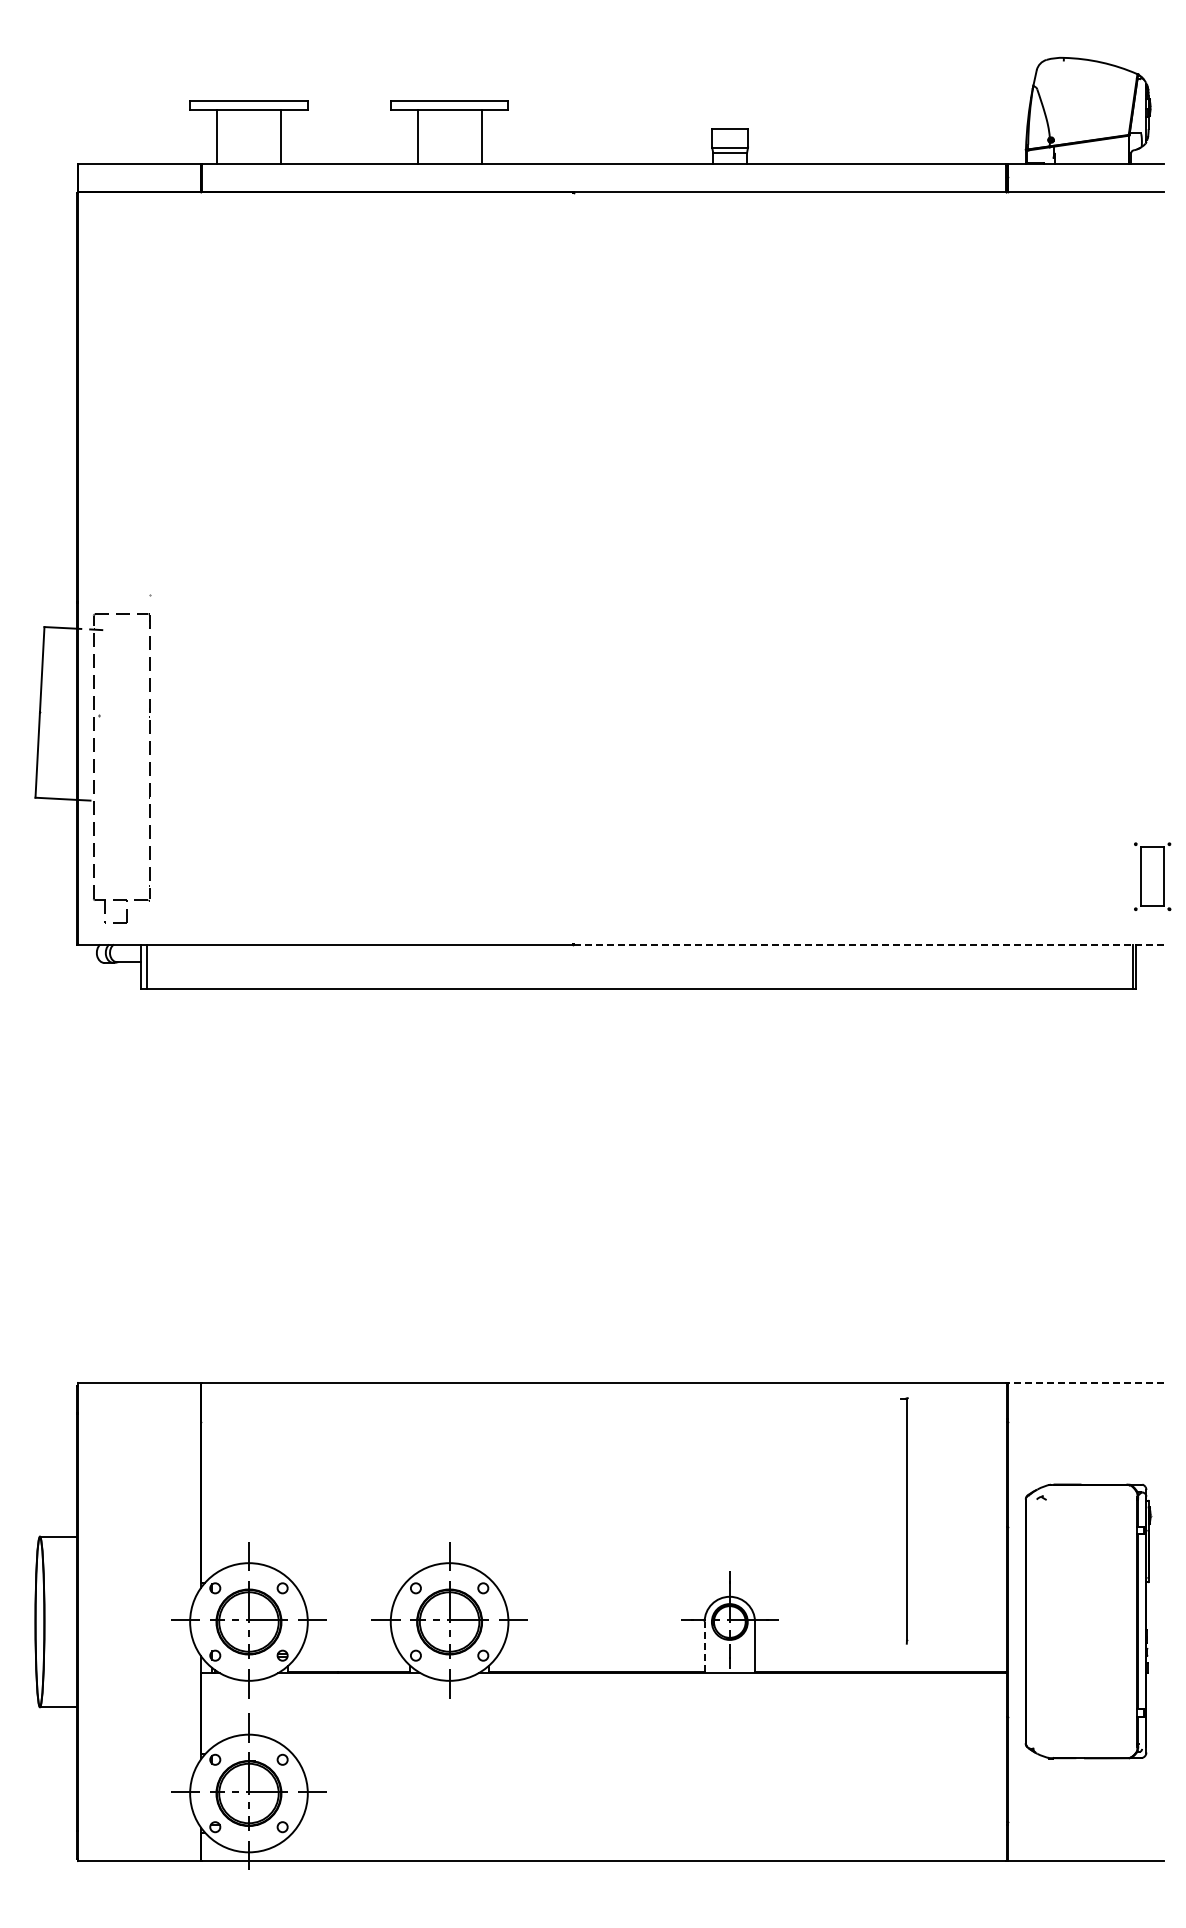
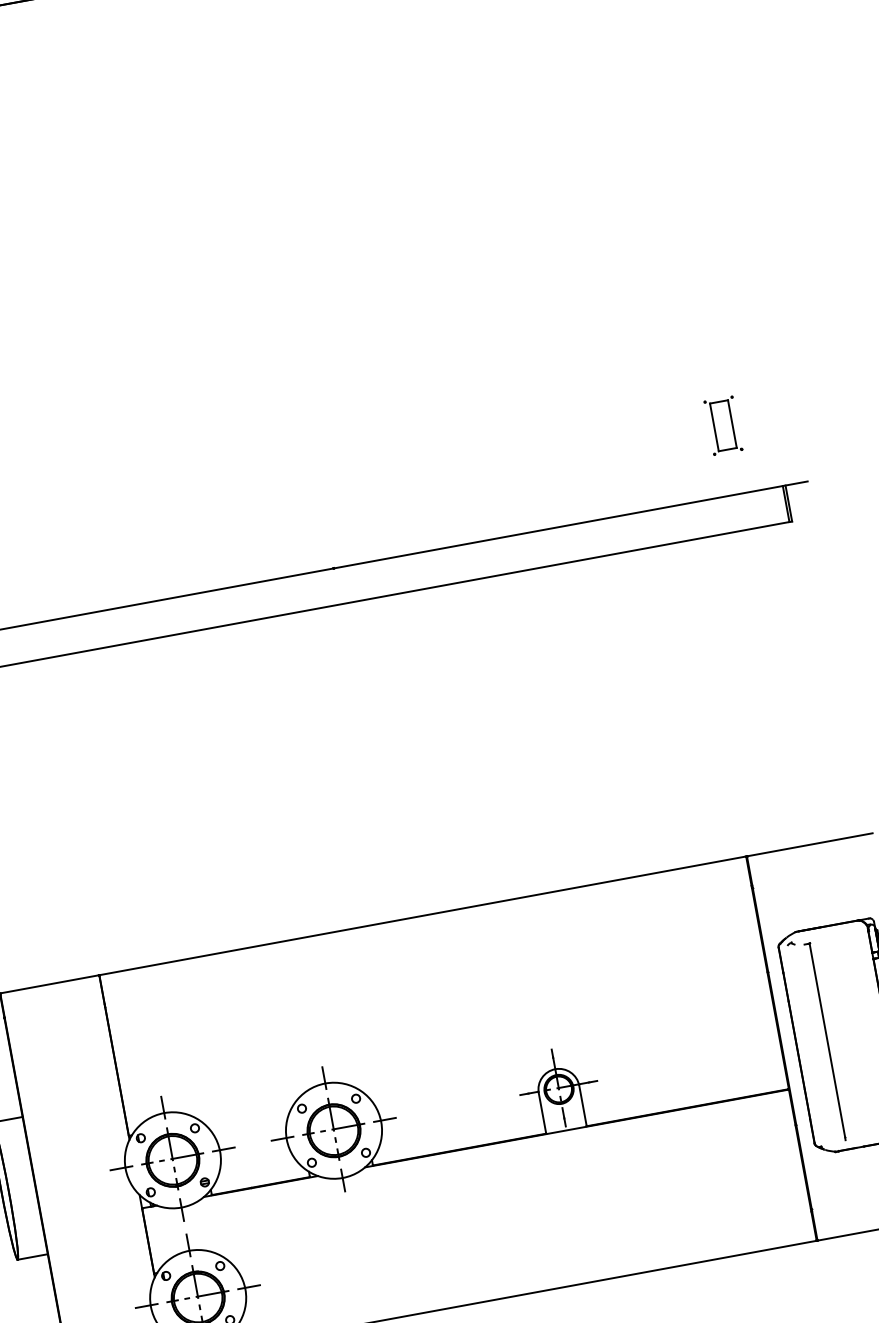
part: (1152, 876) -> (723, 425), moved
line: (868, 944) -> (570, 524), dashed -> solid
line: (1085, 1382) -> (809, 844), dashed -> solid
part: (904, 1520) -> (825, 1041), moved
line: (704, 1647) -> (542, 1113), dashed -> solid

